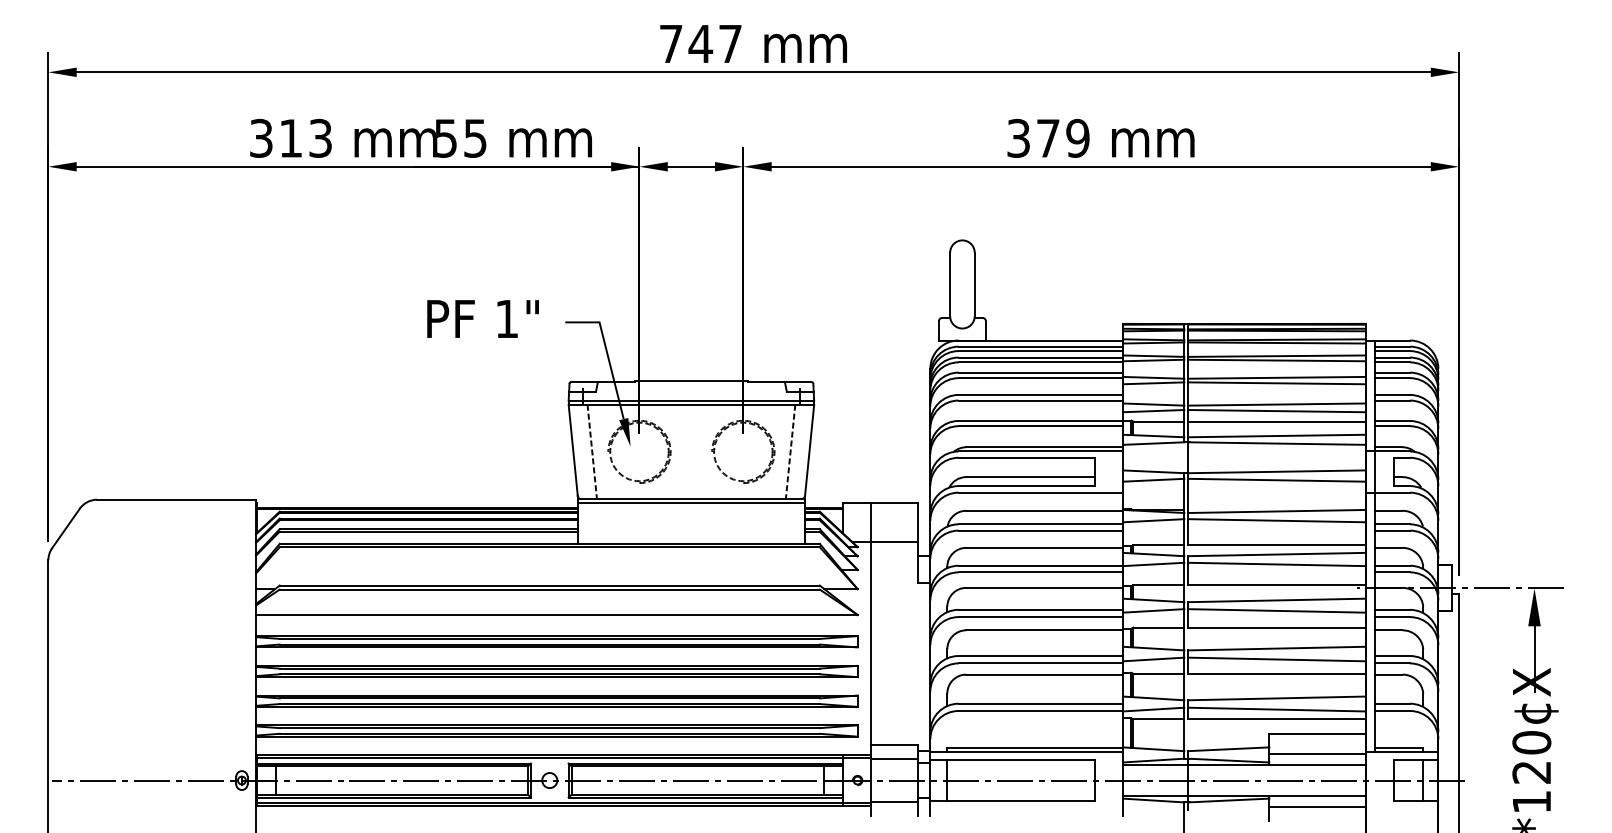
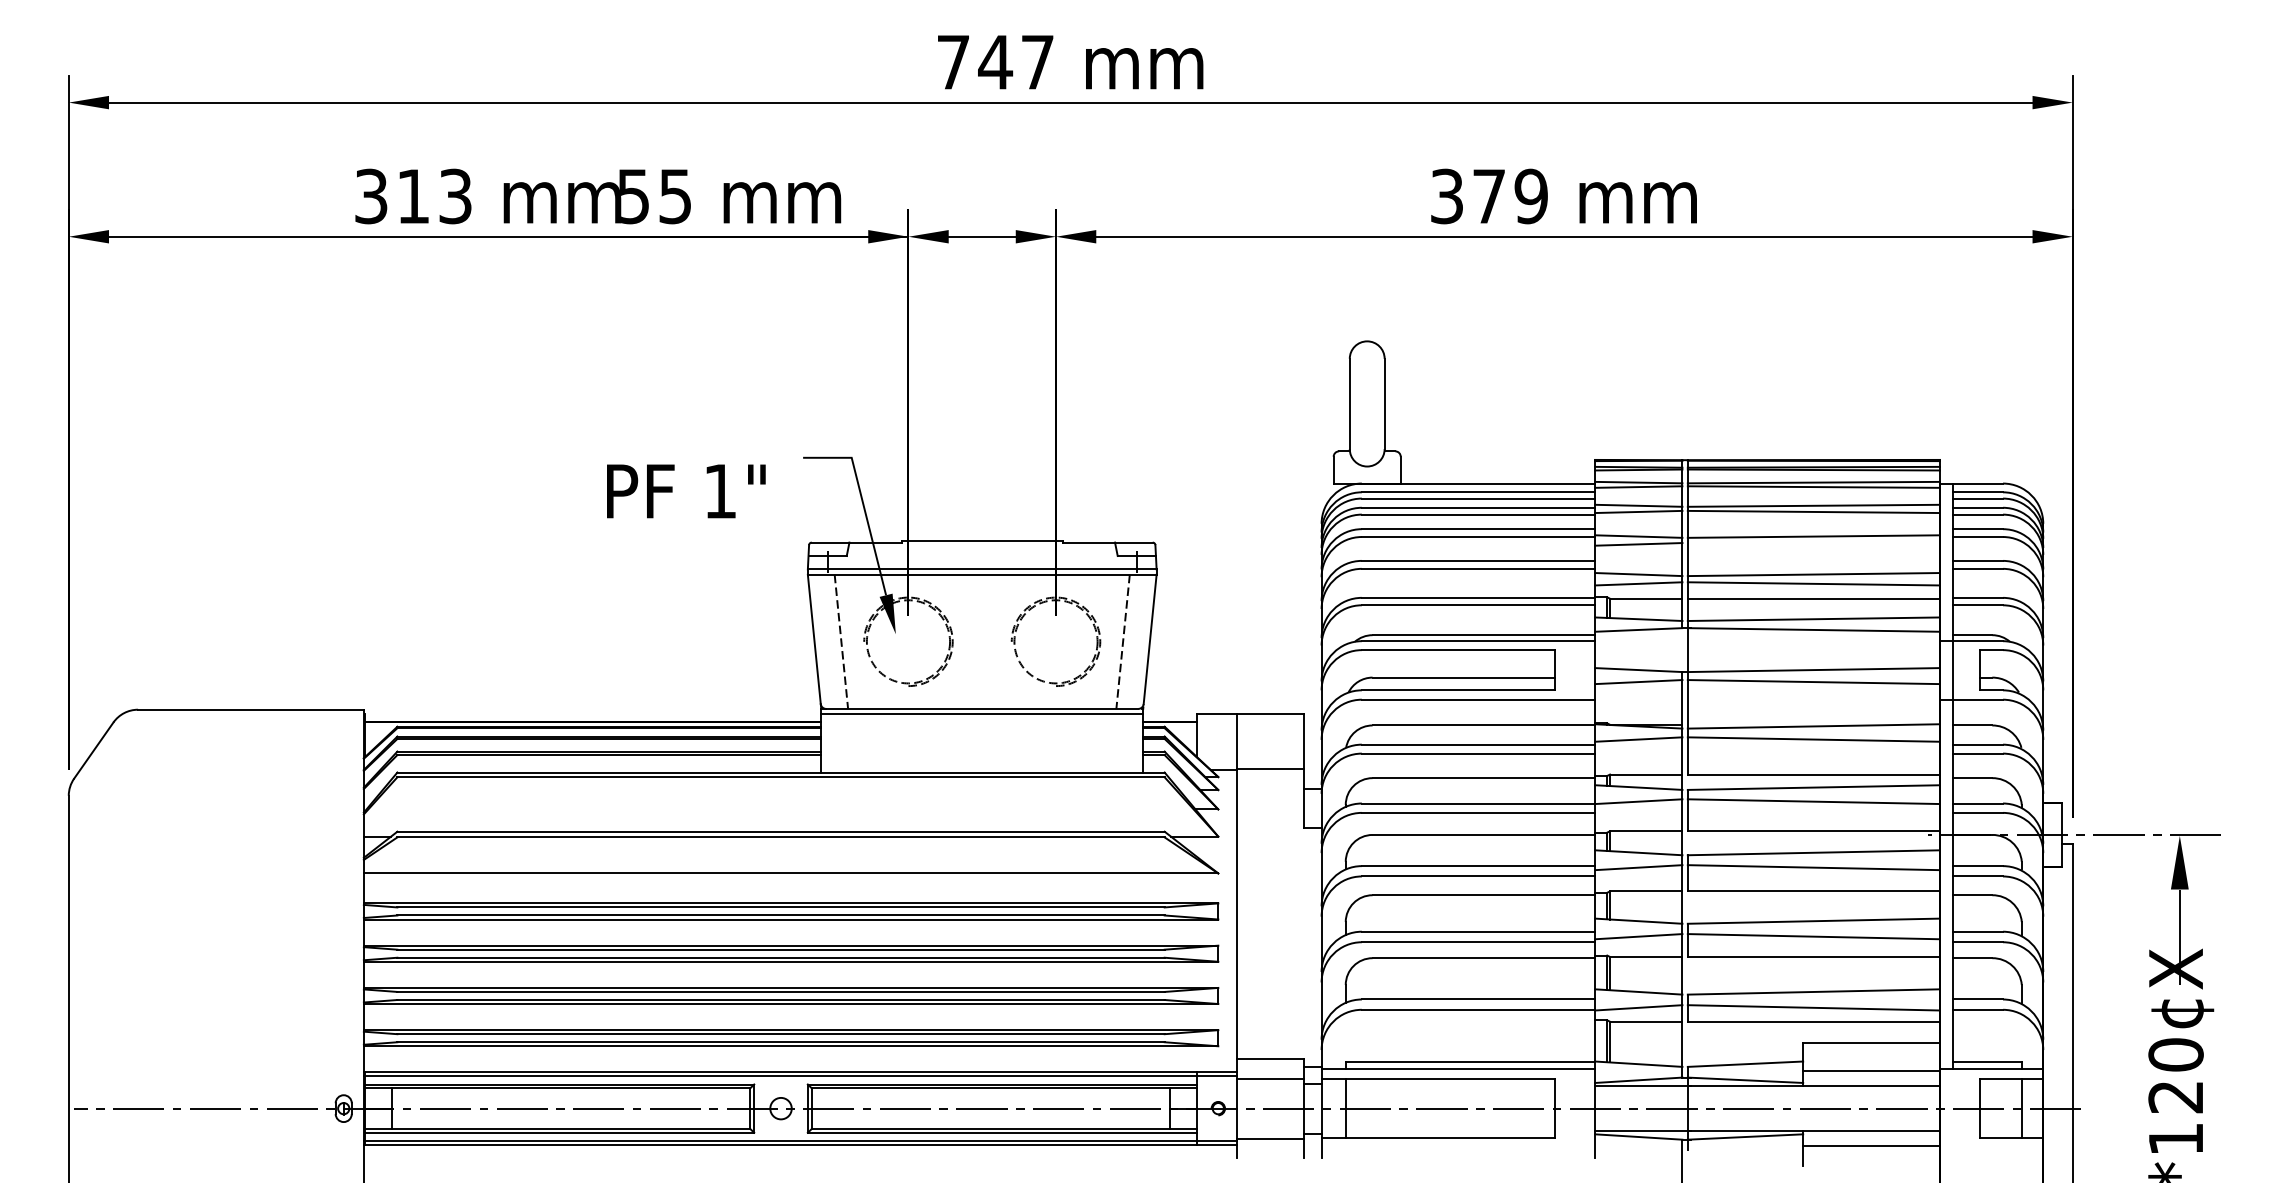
text: (482, 318) -> (685, 490), moved
line: (1276, 383) -> (1813, 544), removed

